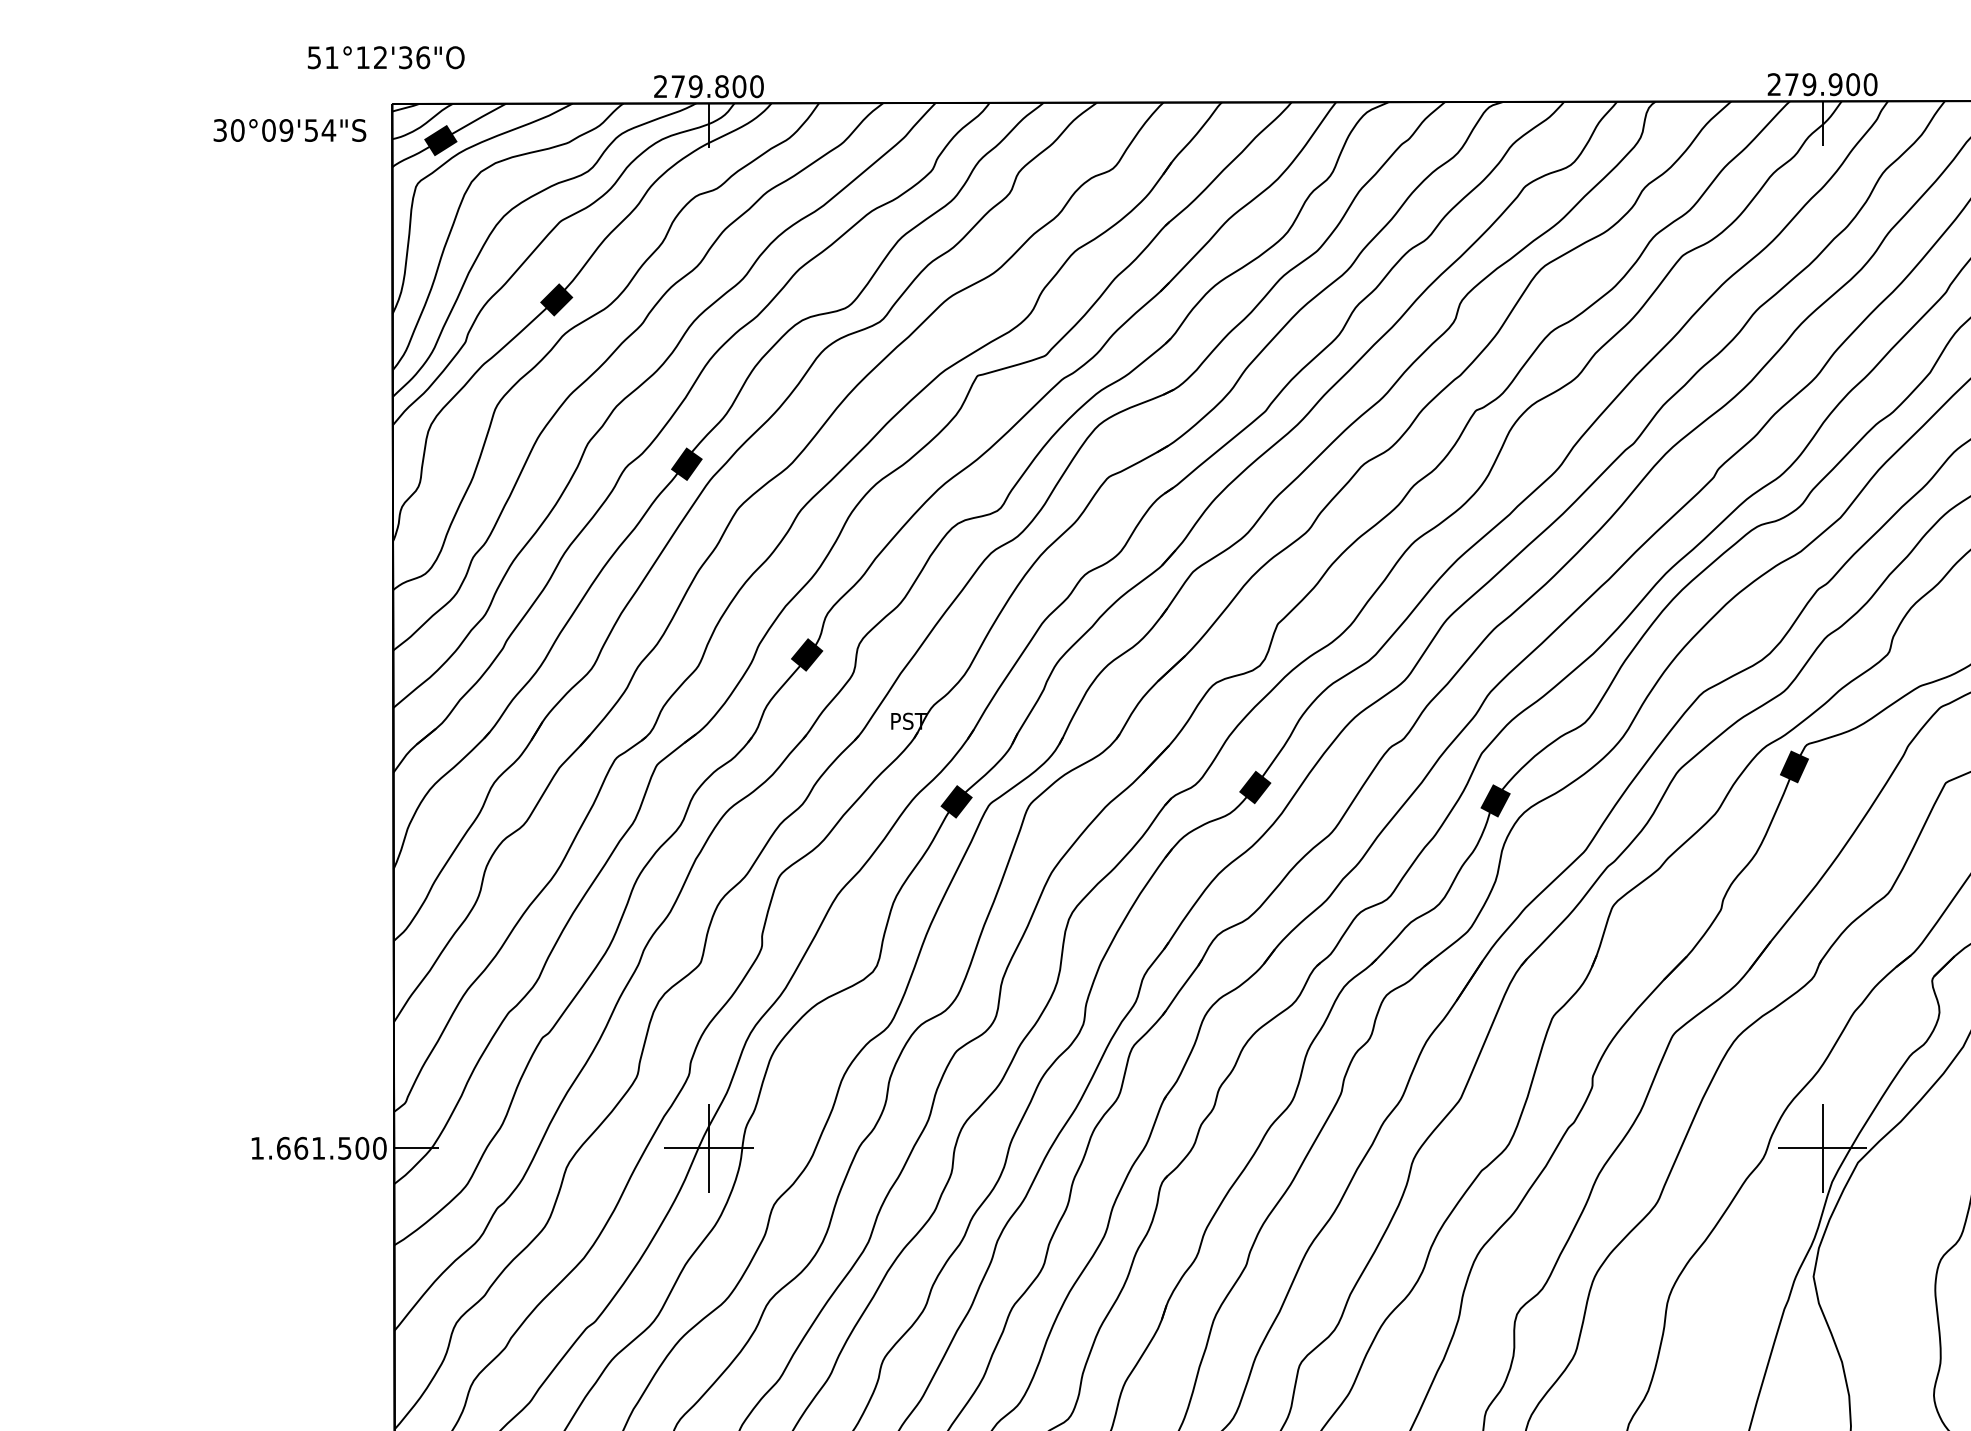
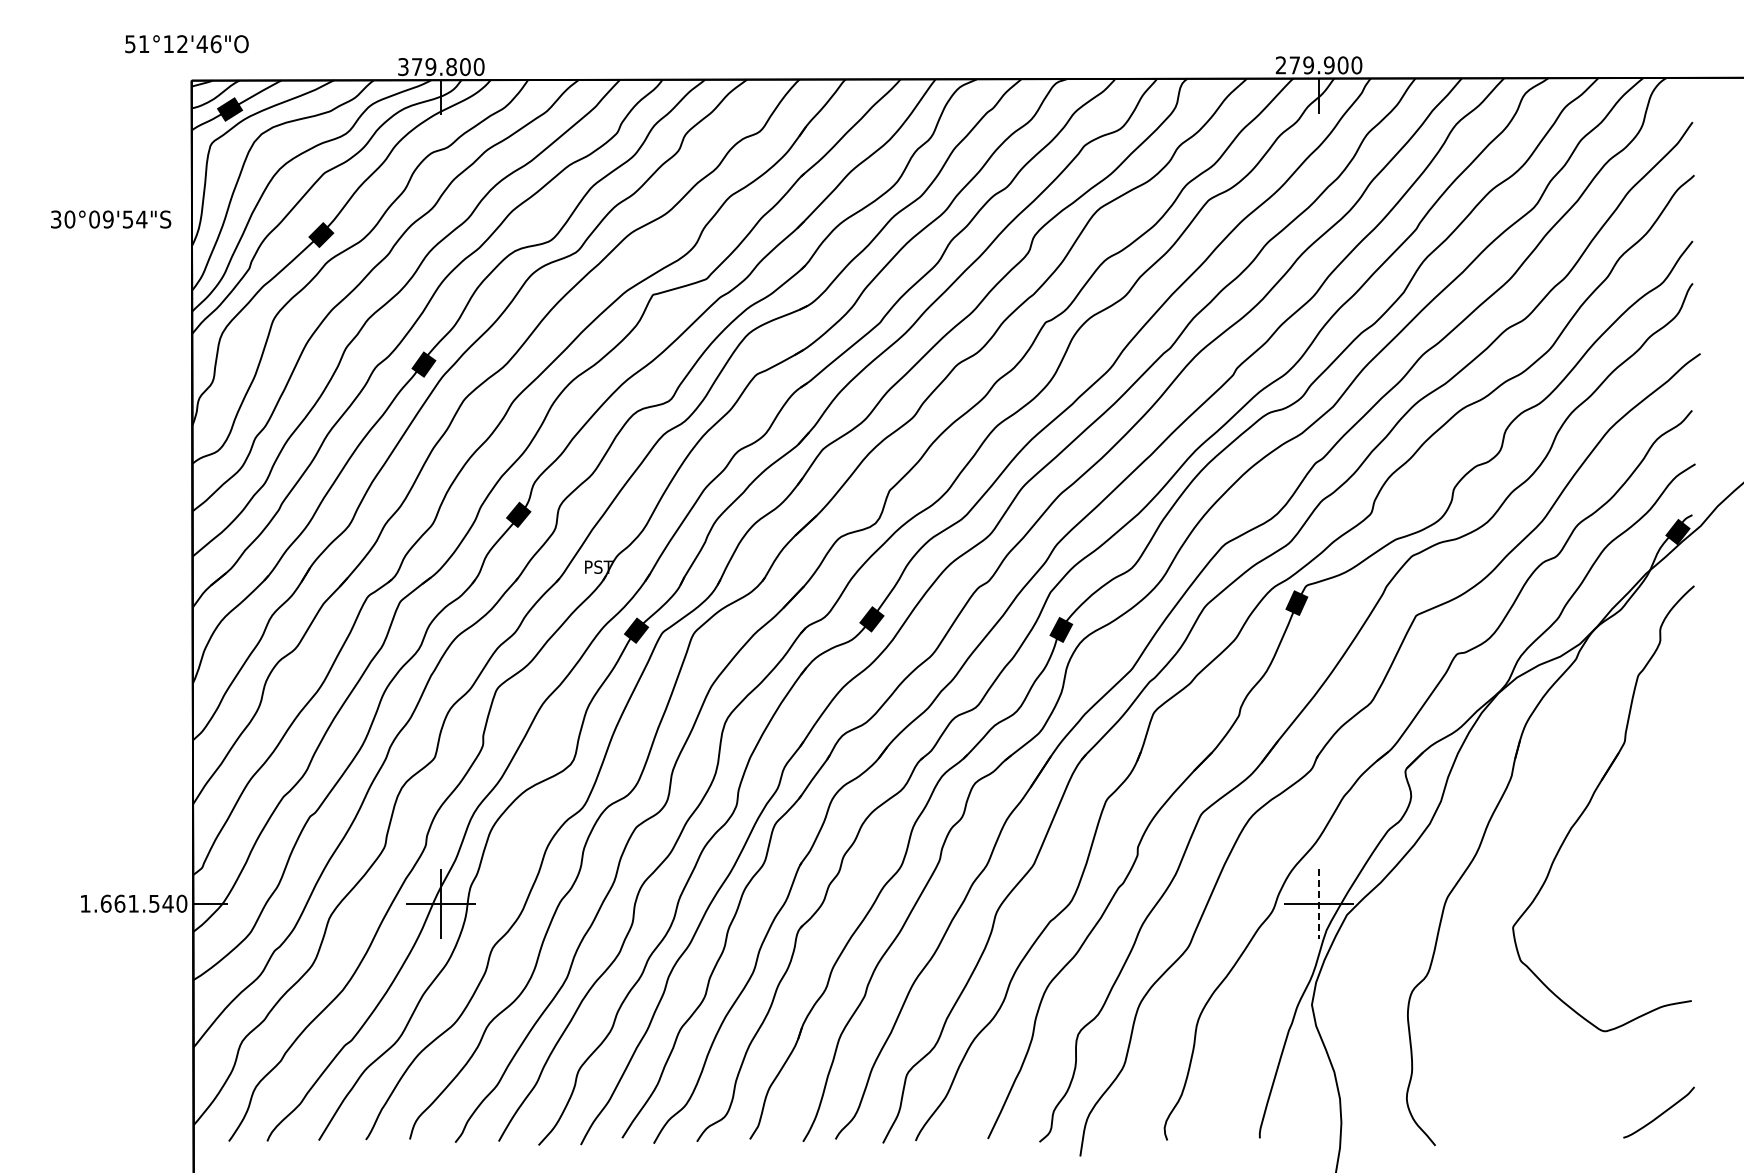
text: (404, 58) -> (201, 44), 51°12'36"O -> 51°12'46"O
text: (660, 87) -> (403, 67), 279.800 -> 379.800
text: (290, 130) -> (111, 219), moved
text: (361, 1148) -> (167, 903), 1.661.500 -> 1.661.540
line: (1823, 1149) -> (1319, 904), solid -> dashed

